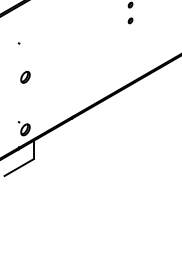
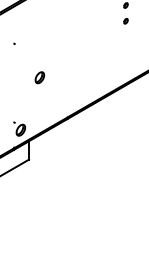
part: (25, 76) -> (39, 76), moved

